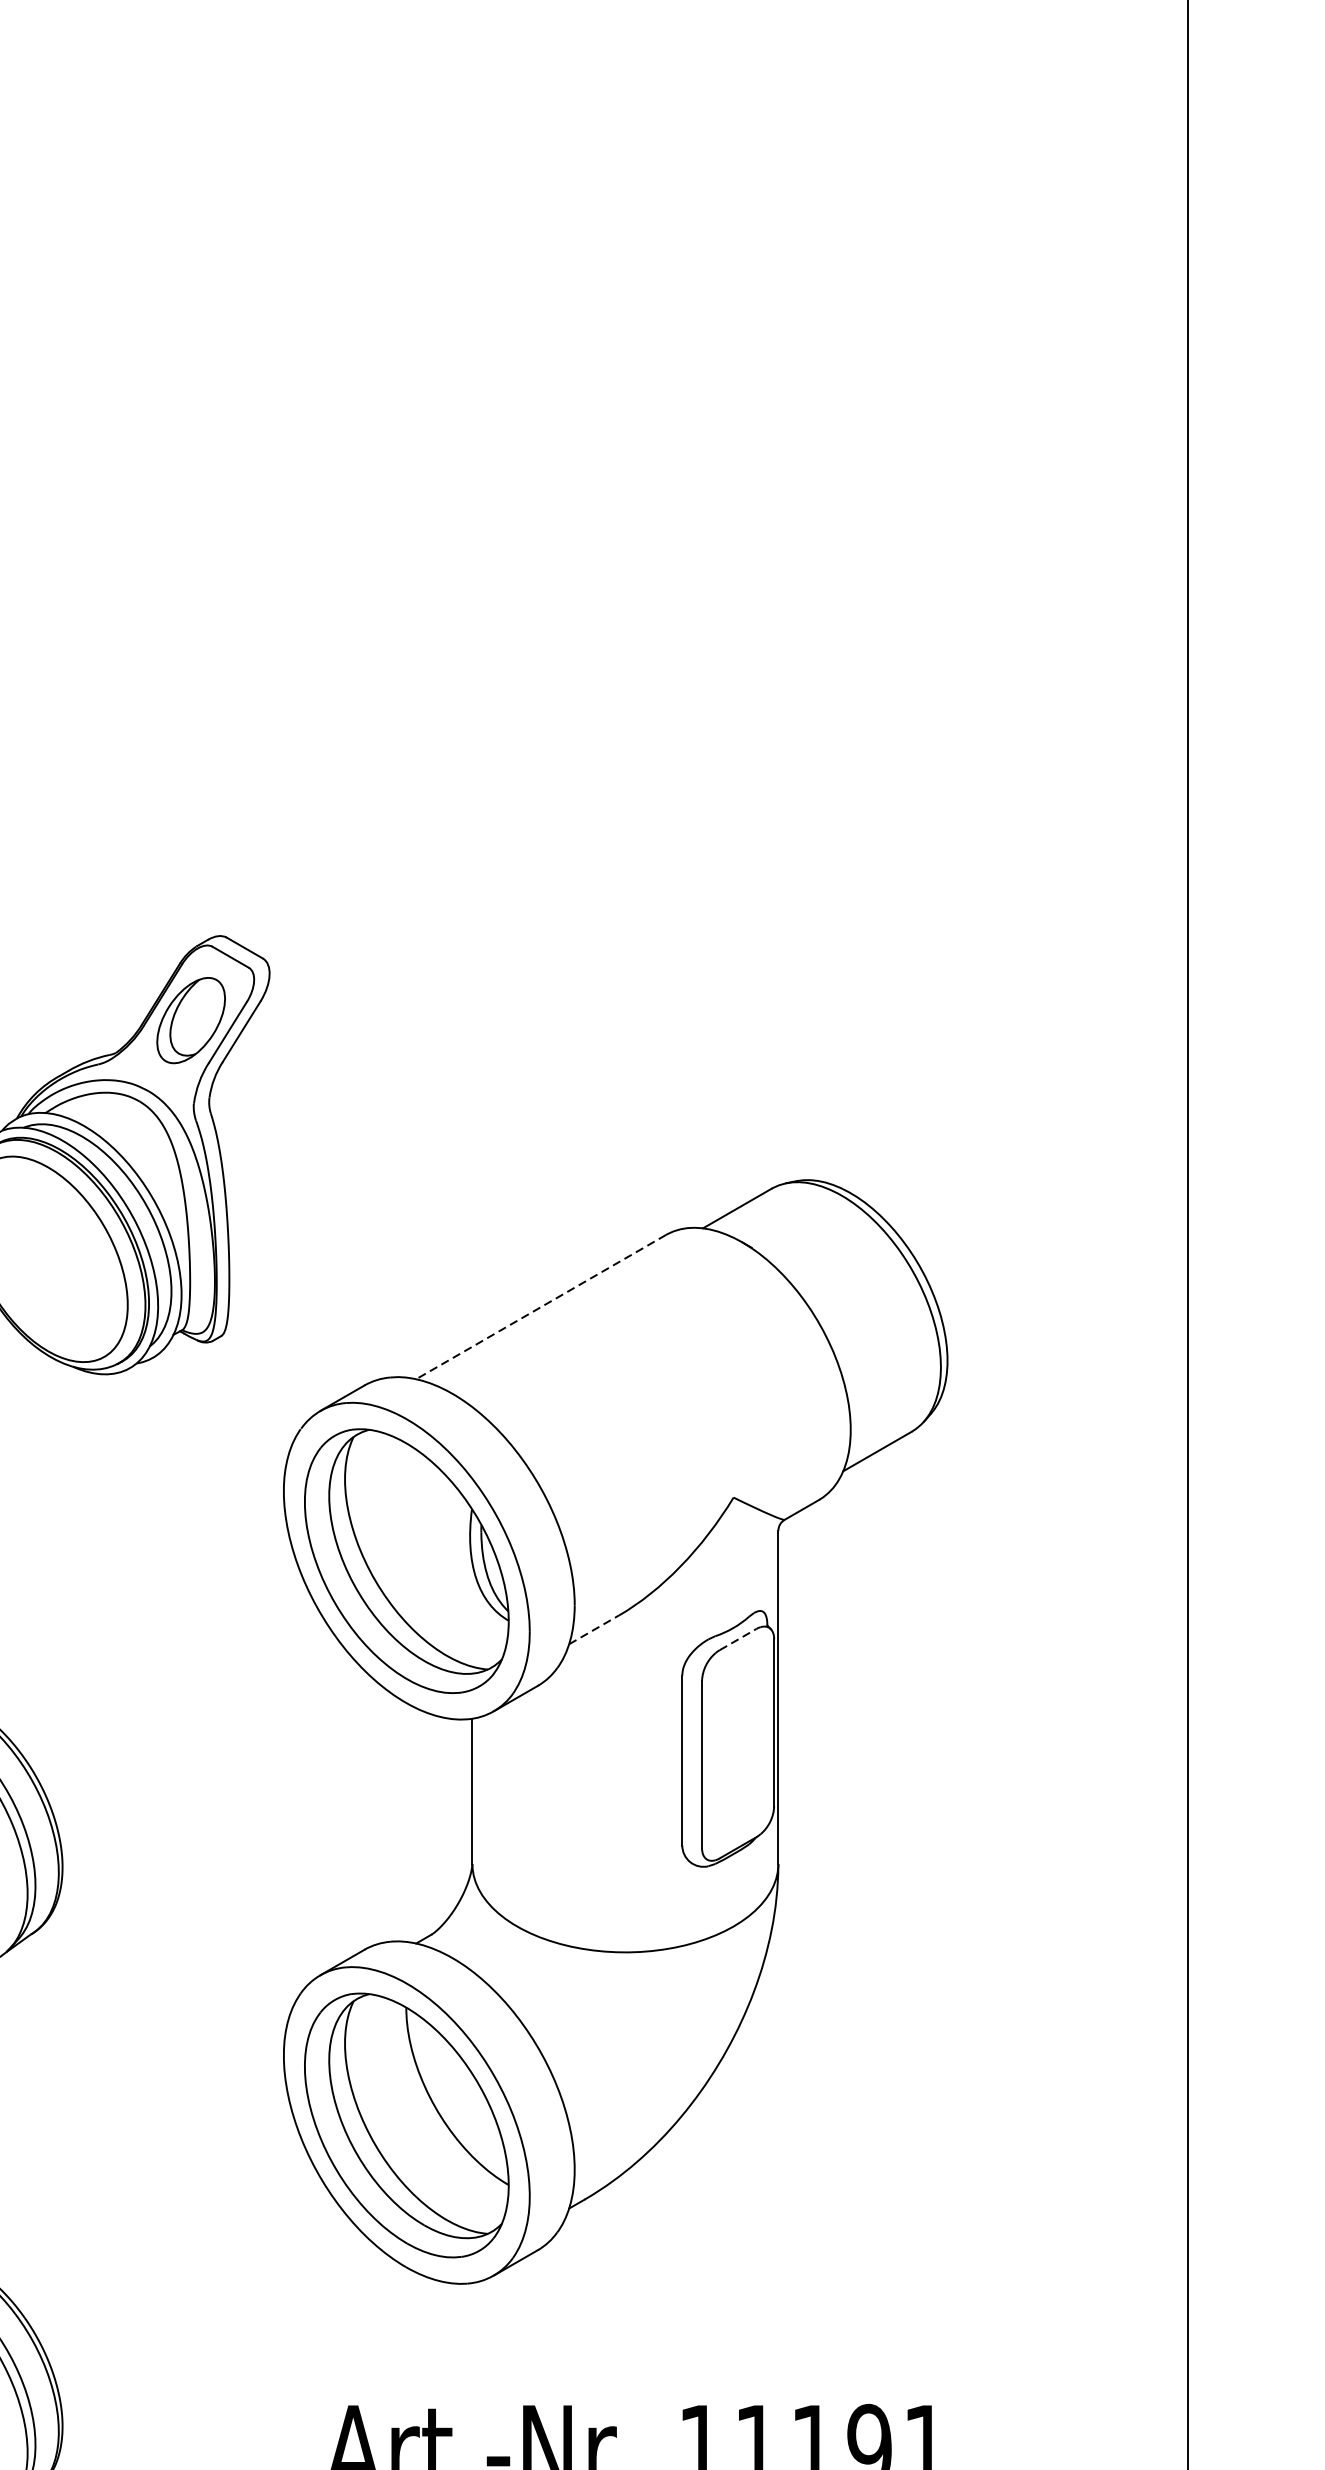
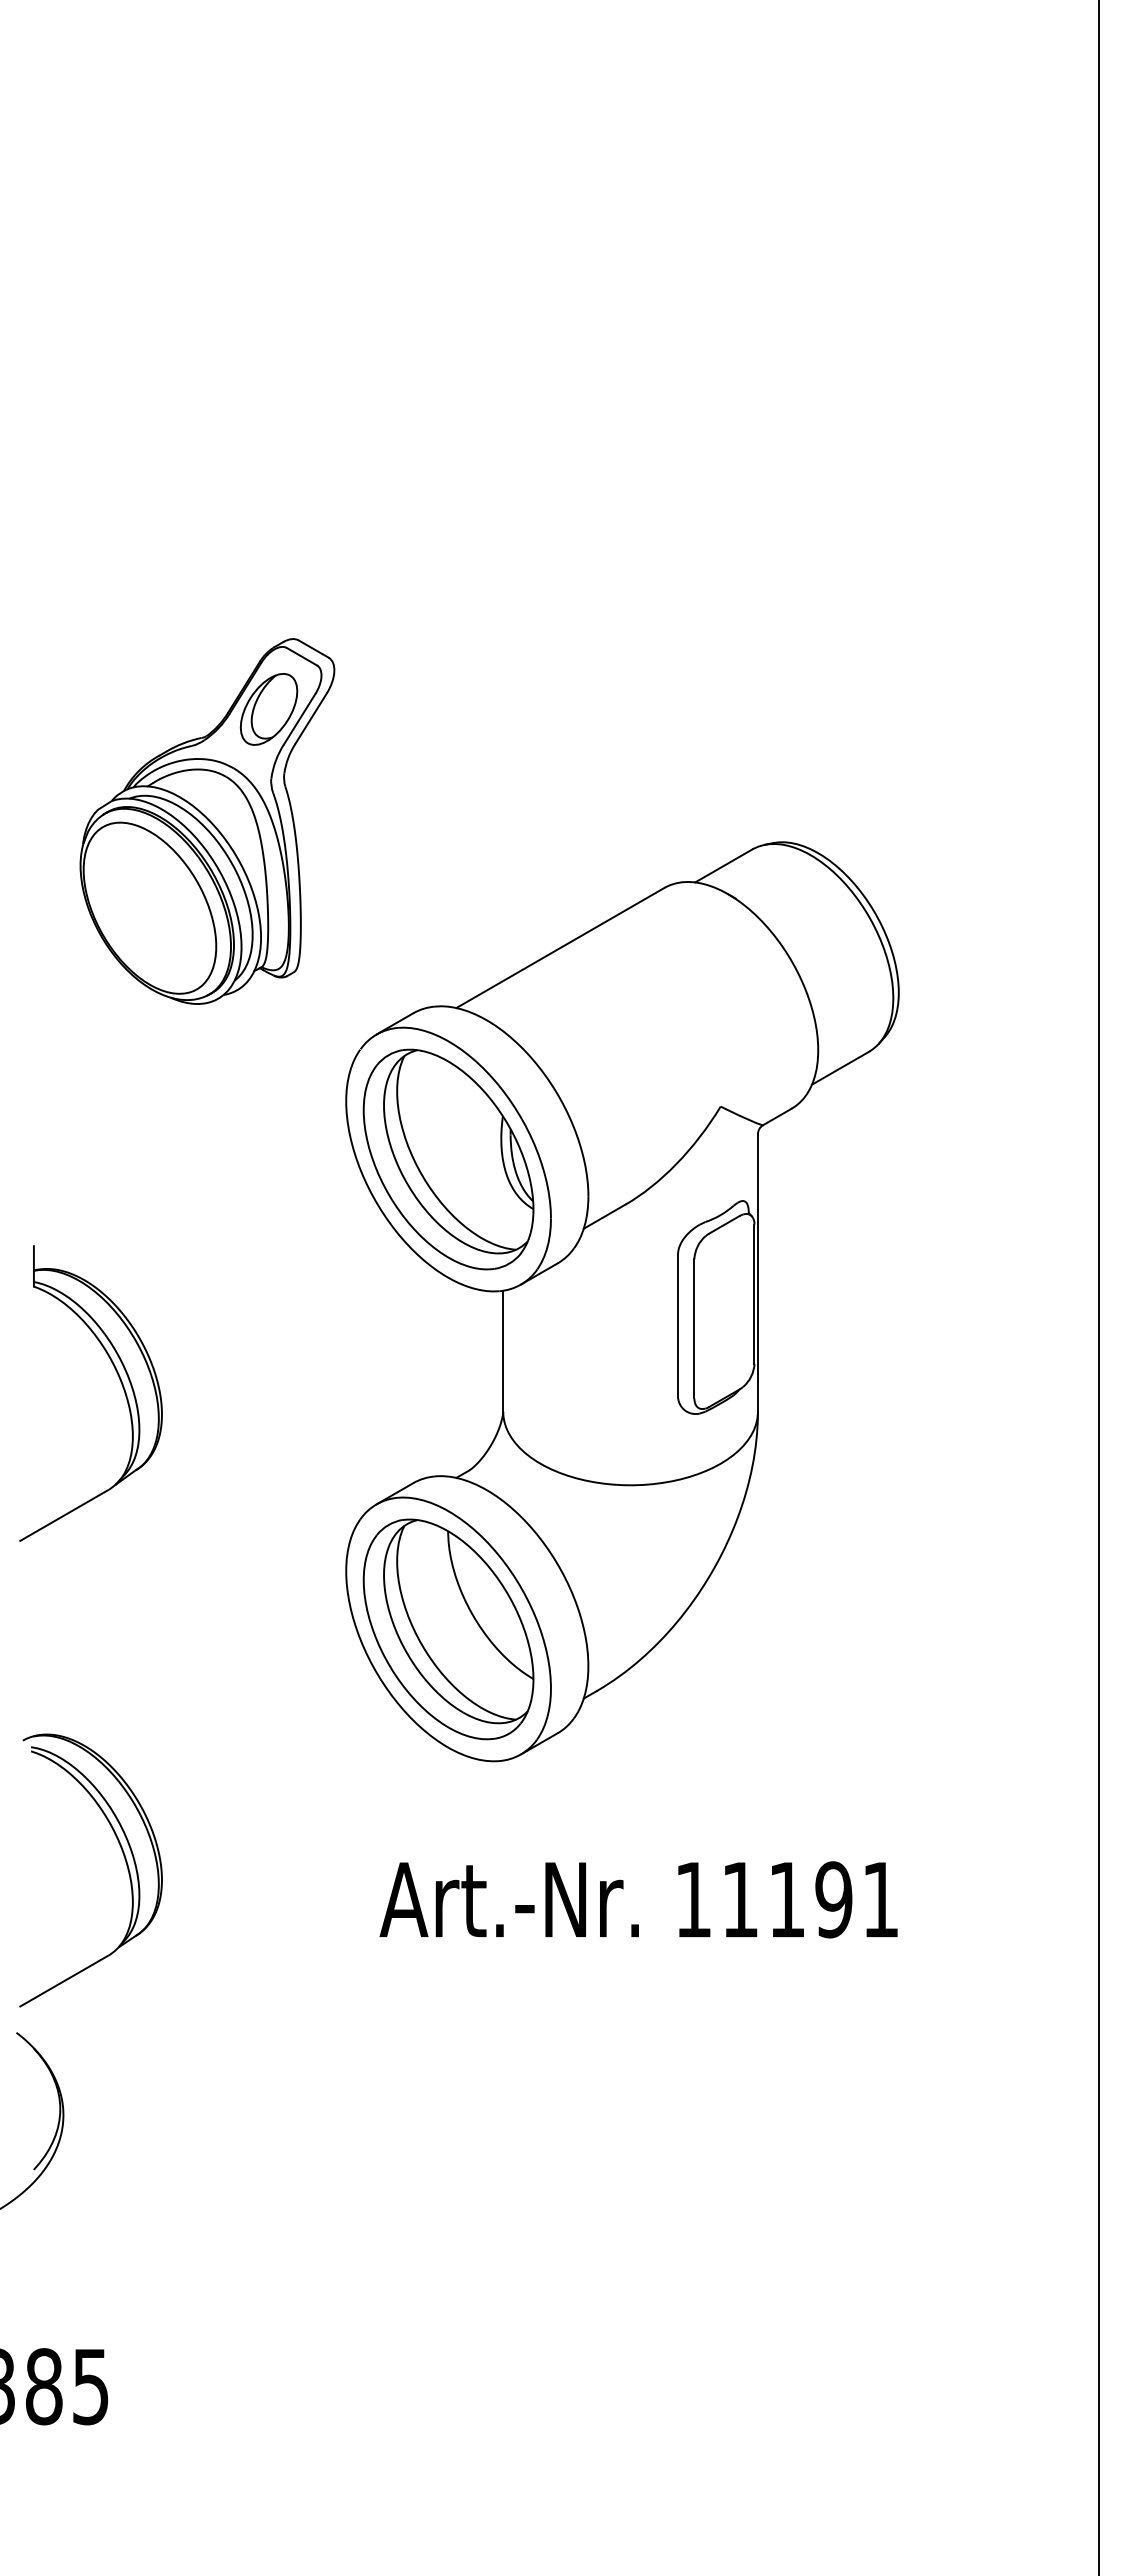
line: (541, 1307) -> (560, 948), dashed -> solid
line: (594, 1629) -> (604, 1216), dashed -> solid
line: (738, 1639) -> (724, 1224), dashed -> solid

